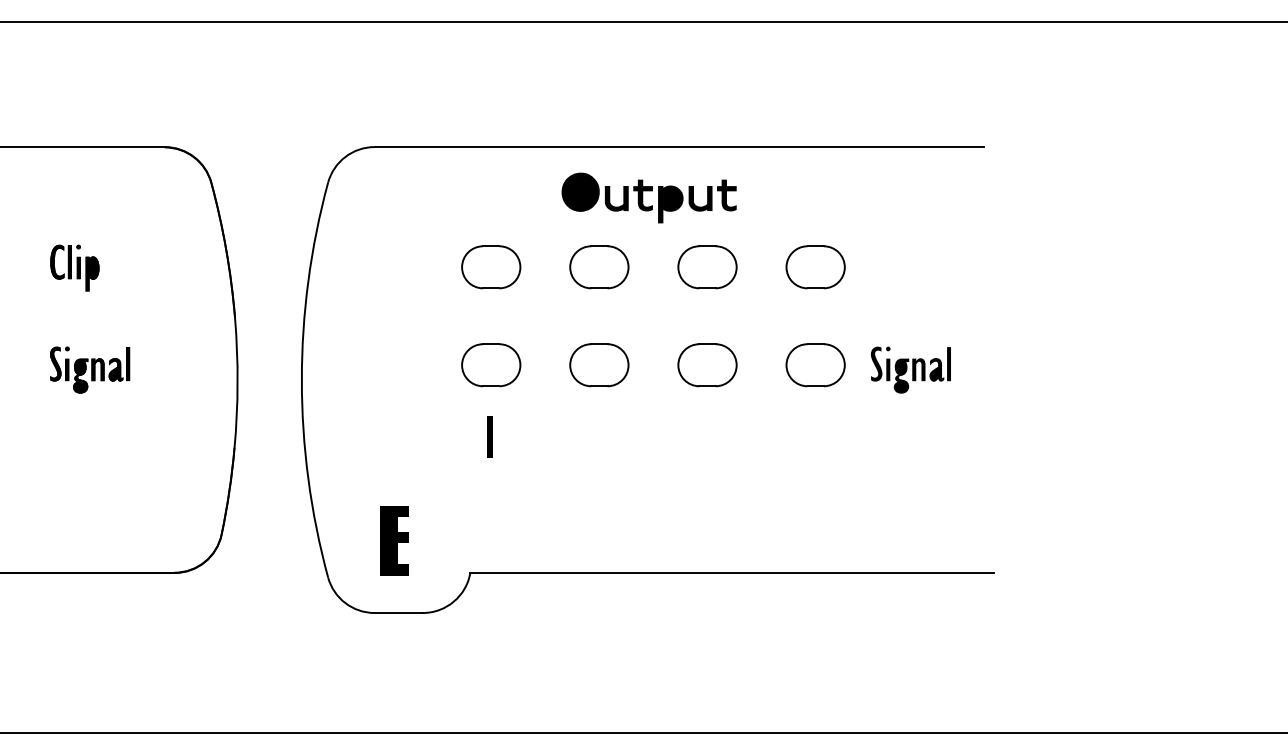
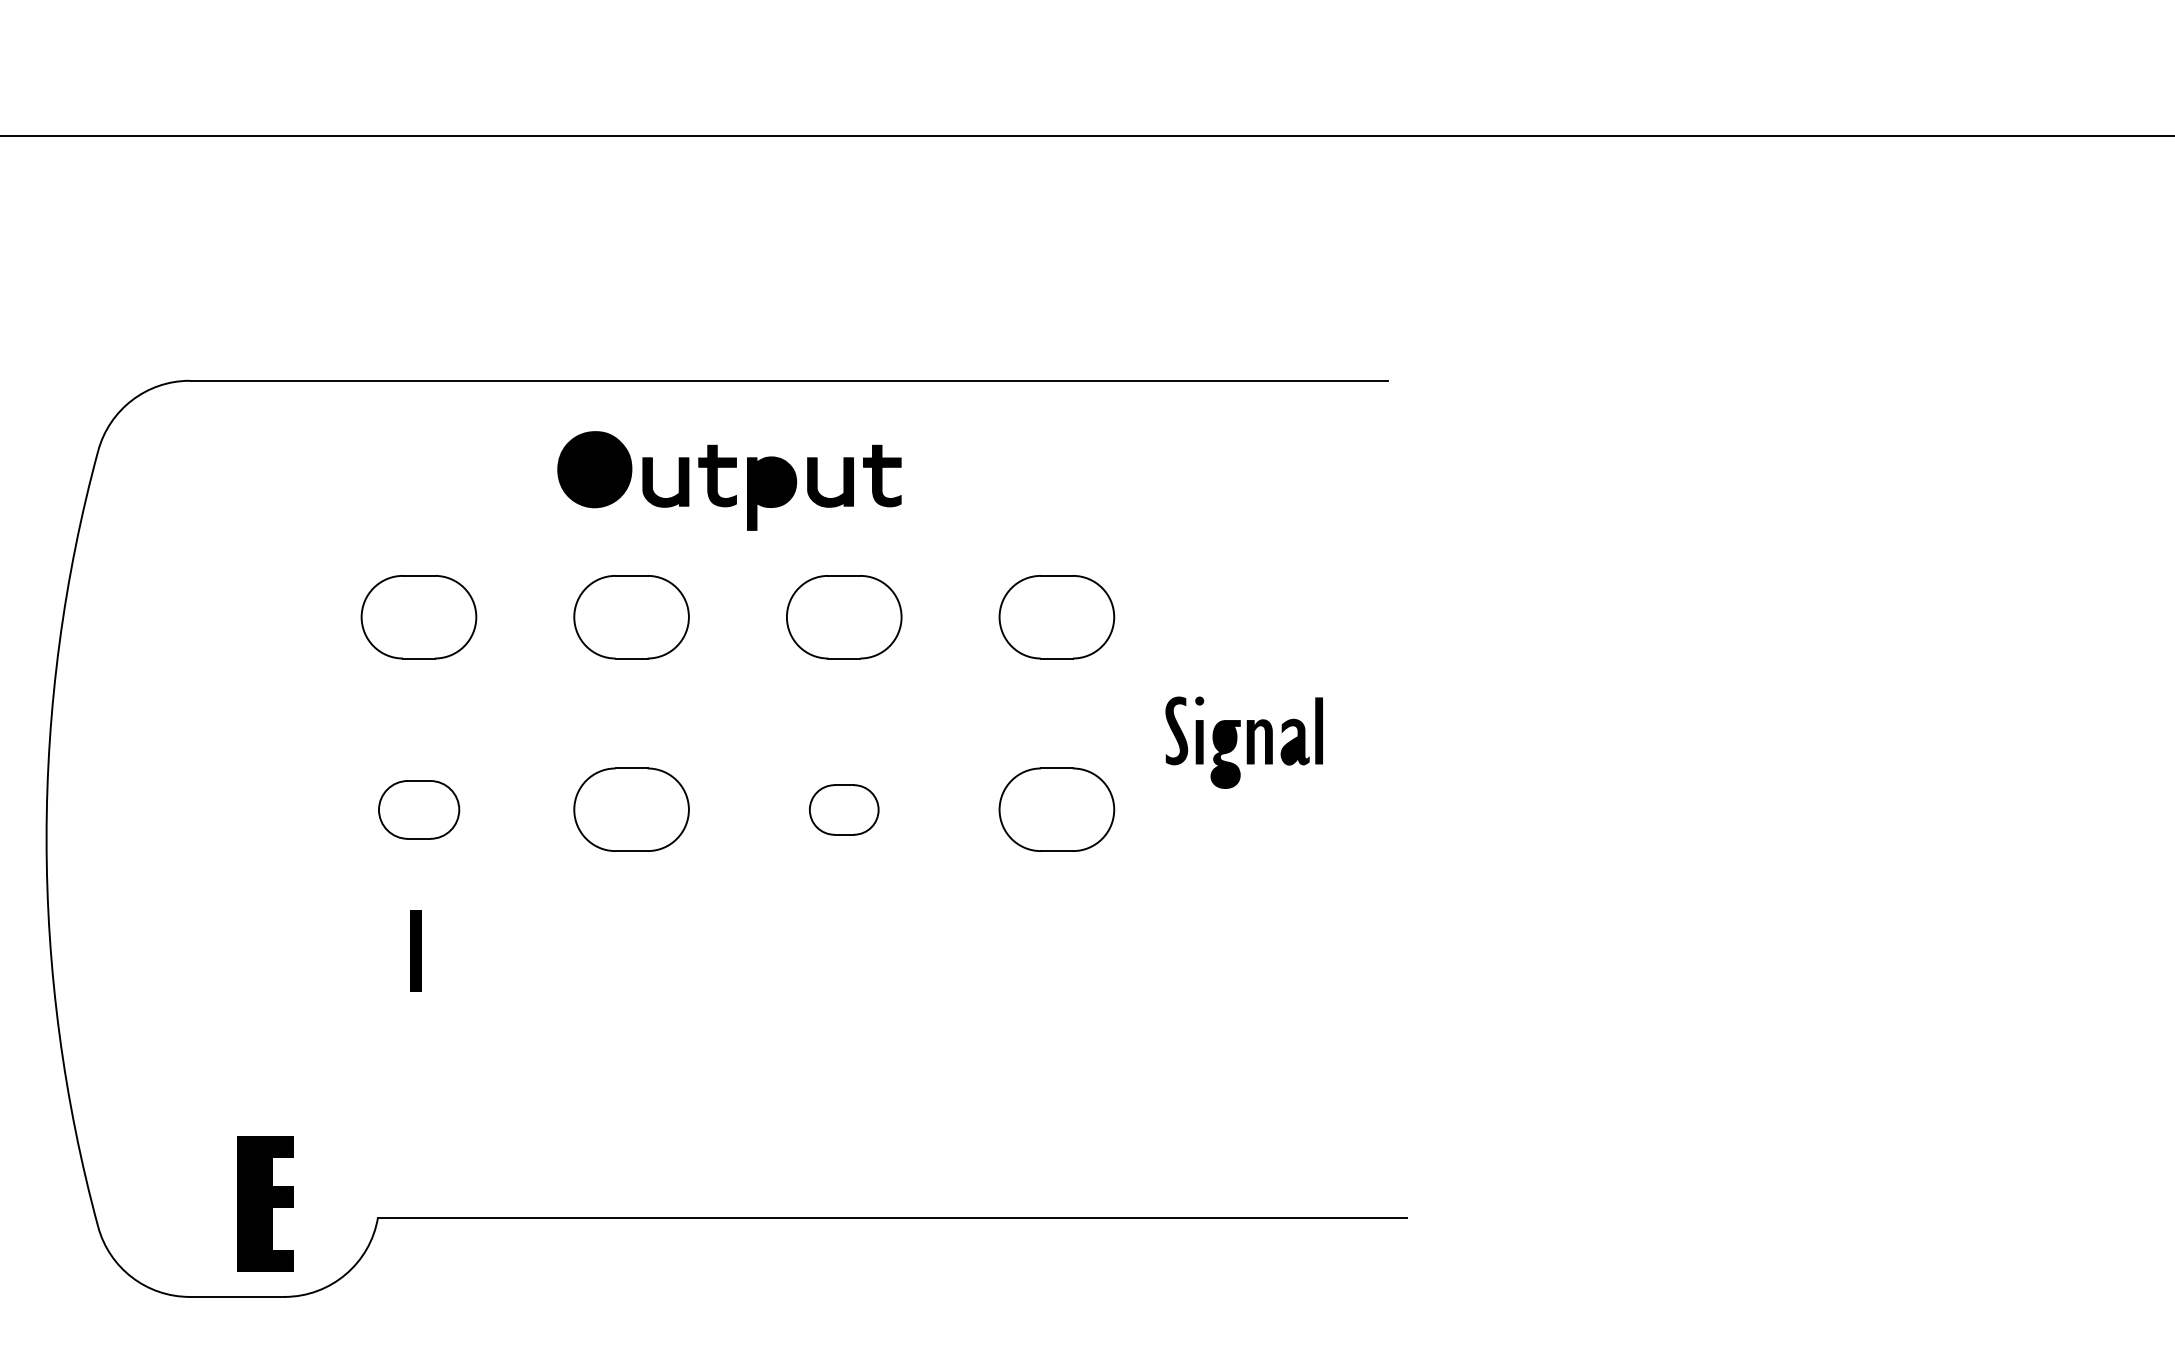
part: (491, 365) -> (419, 810), size x0.7
part: (707, 365) -> (844, 810), size x0.6
part: (910, 369) -> (1243, 741), moved
part: (394, 540) -> (266, 1203), moved

